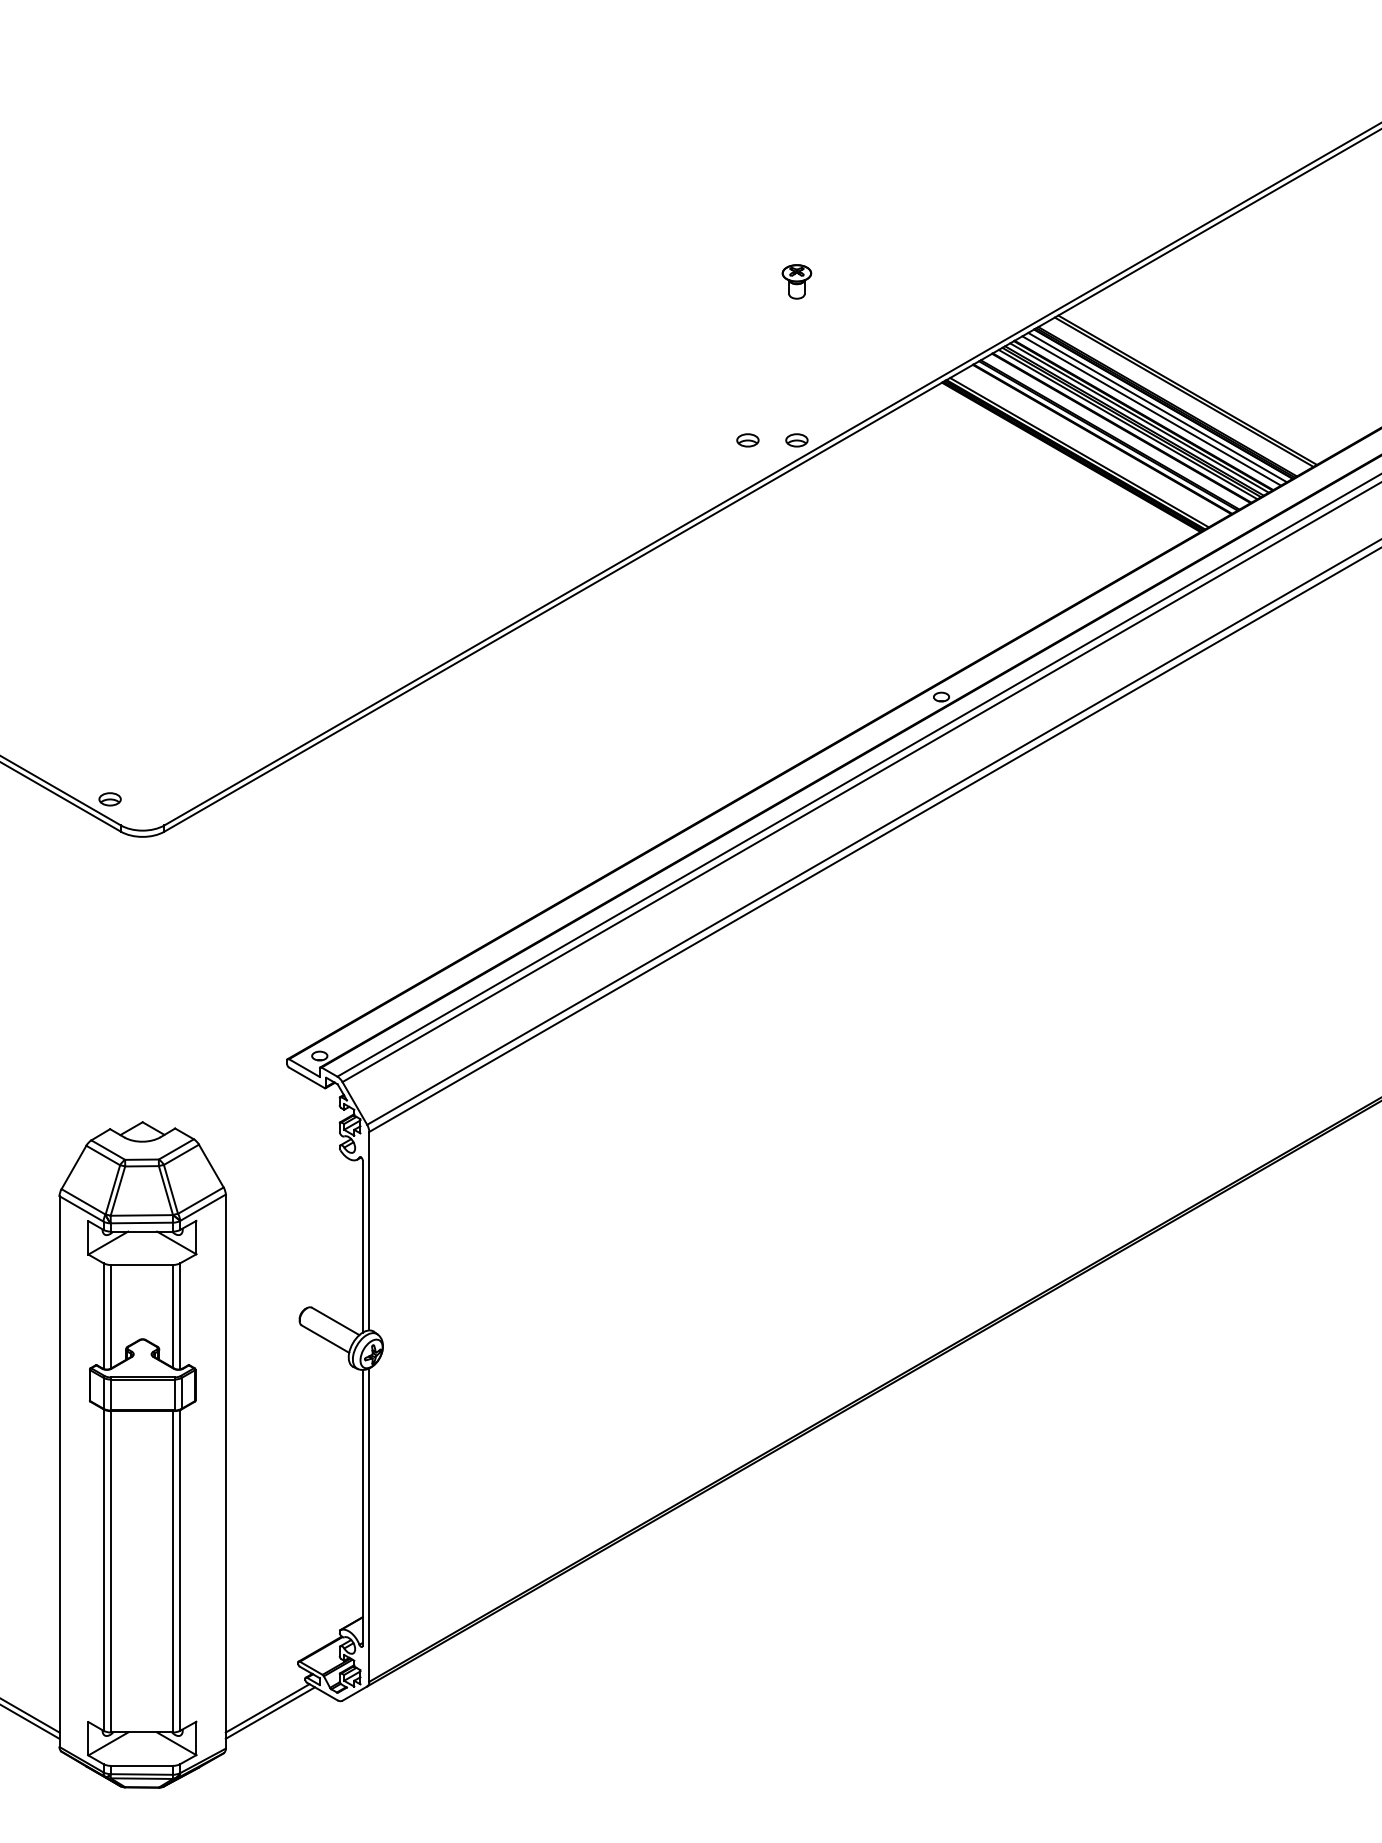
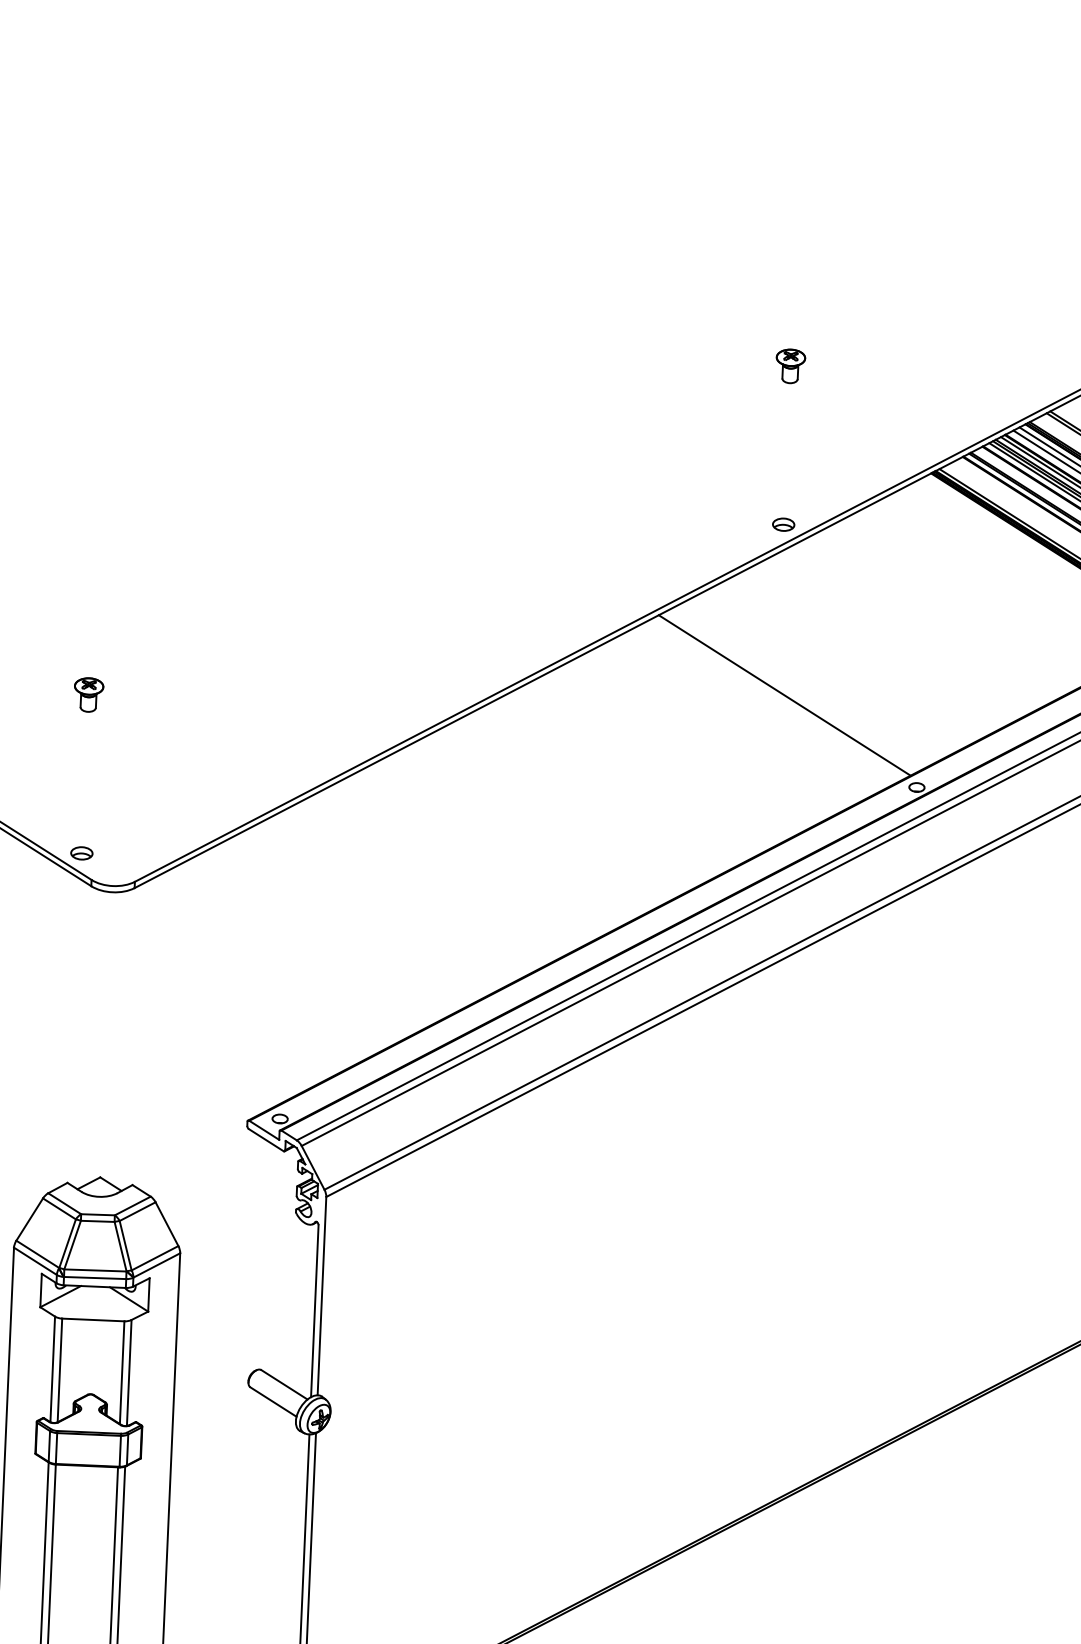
part: (747, 440) -> (734, 522), removed
line: (805, 610) -> (784, 695), added
part: (110, 640) -> (89, 694), added

